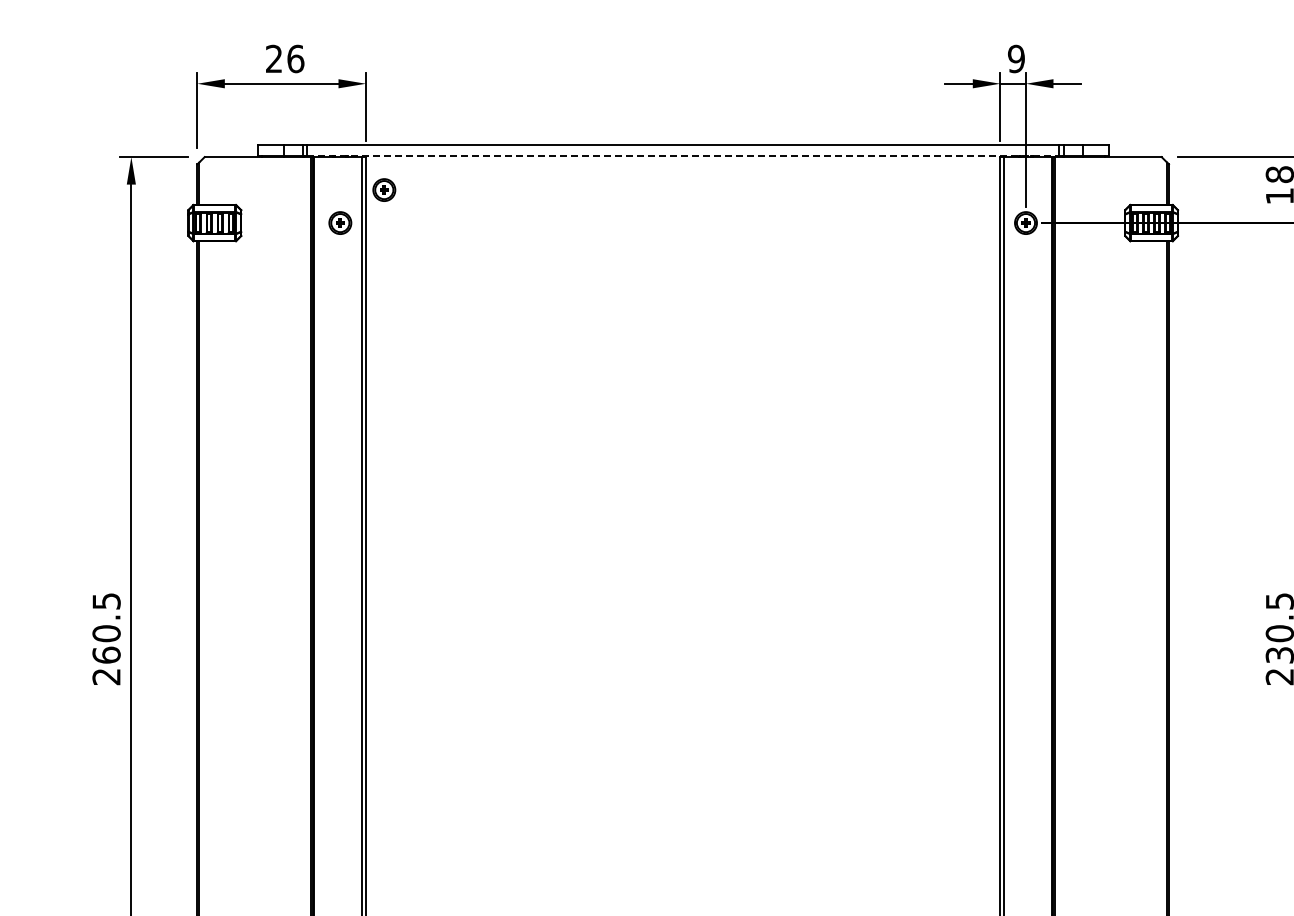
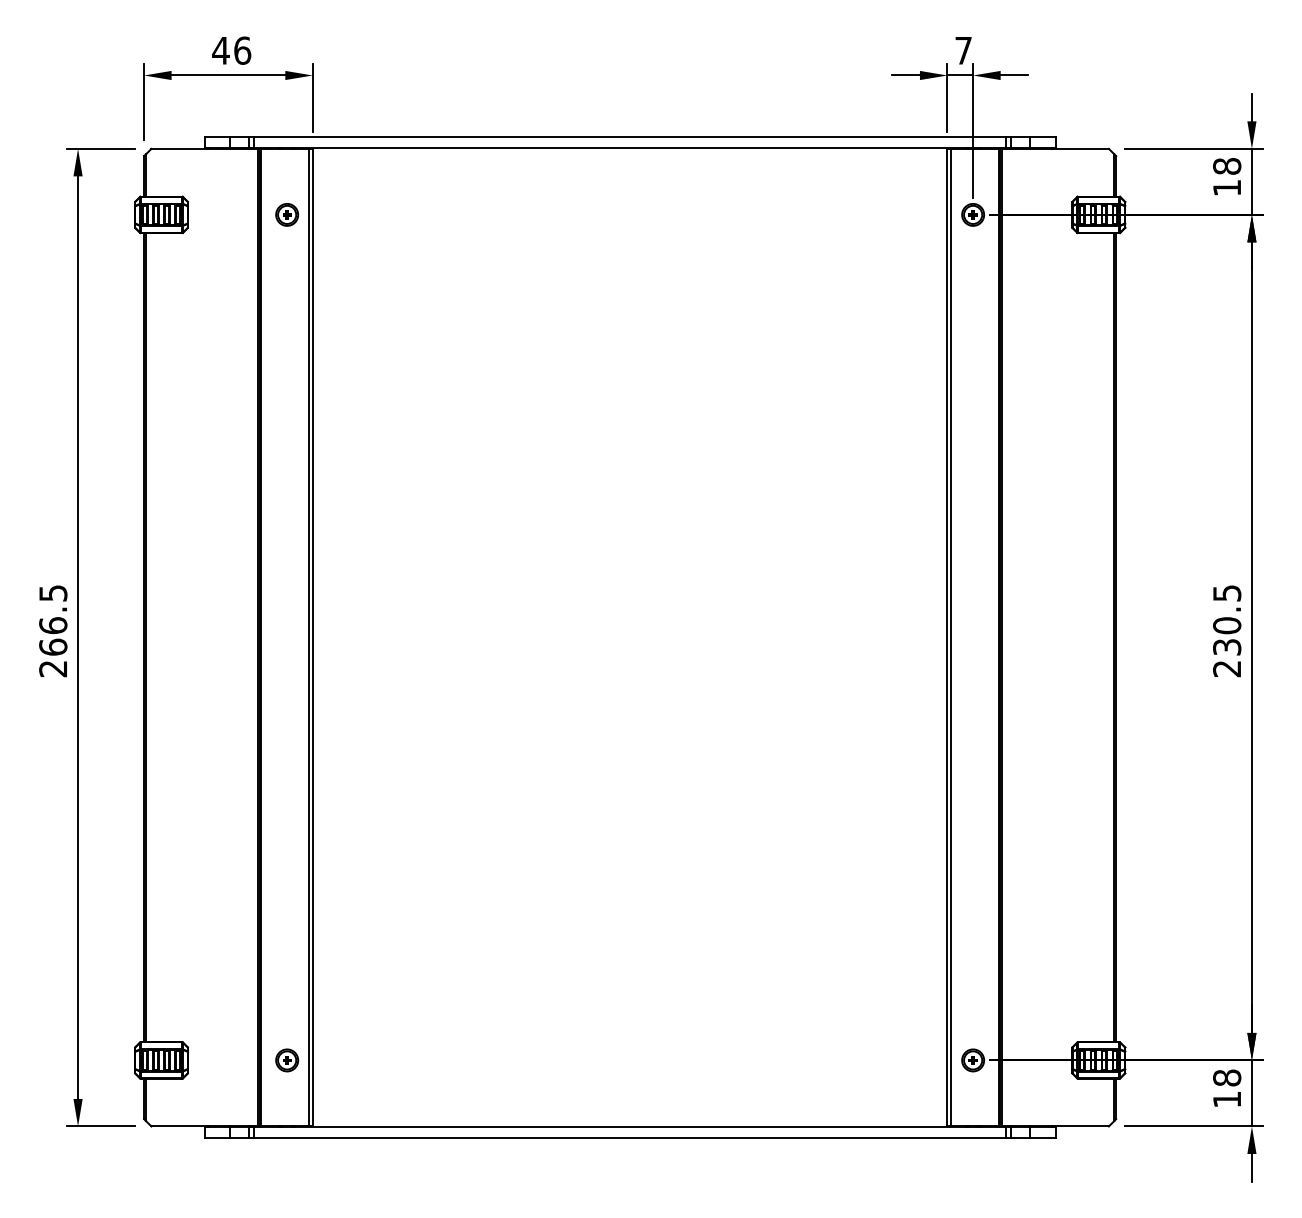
text: (273, 58) -> (220, 50), 26 -> 46
text: (1016, 58) -> (963, 50), 9 -> 7
line: (683, 155) -> (630, 147), dashed -> solid
part: (384, 189) -> (331, 181), removed
text: (106, 633) -> (53, 625), 260.5 -> 266.5

